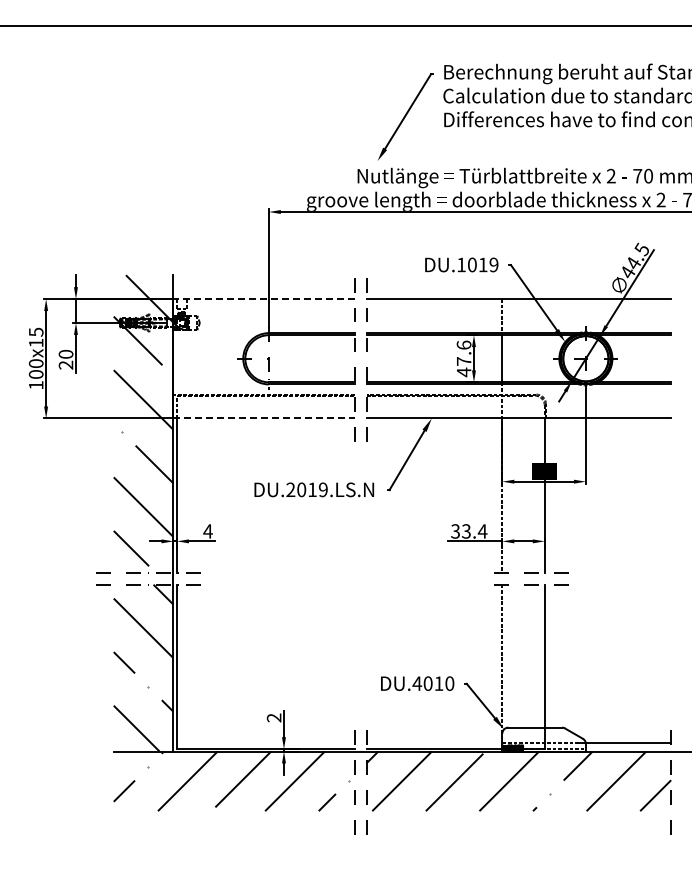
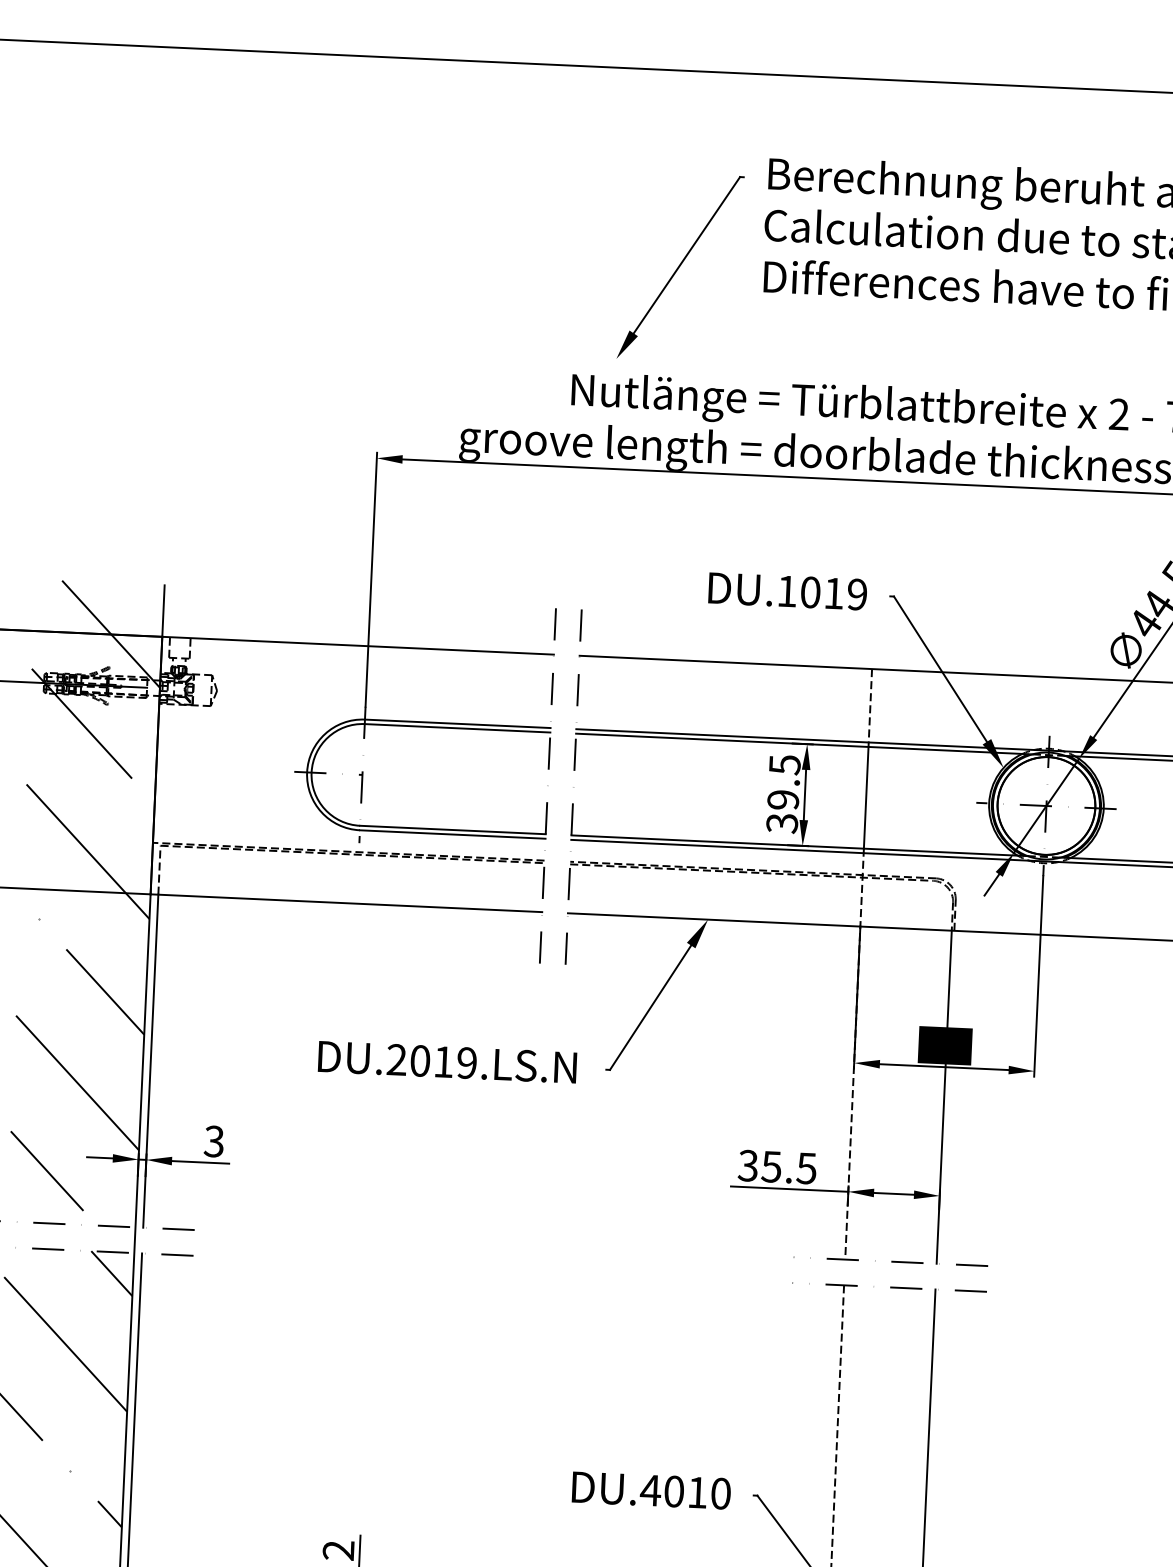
line: (264, 299) -> (358, 646), dashed -> solid
text: (463, 358) -> (782, 793), 47.6 -> 39.5
line: (264, 418) -> (347, 903), dashed -> solid
text: (207, 531) -> (213, 1141), 4 -> 3
text: (474, 531) -> (789, 1167), 33.4 -> 35.5

